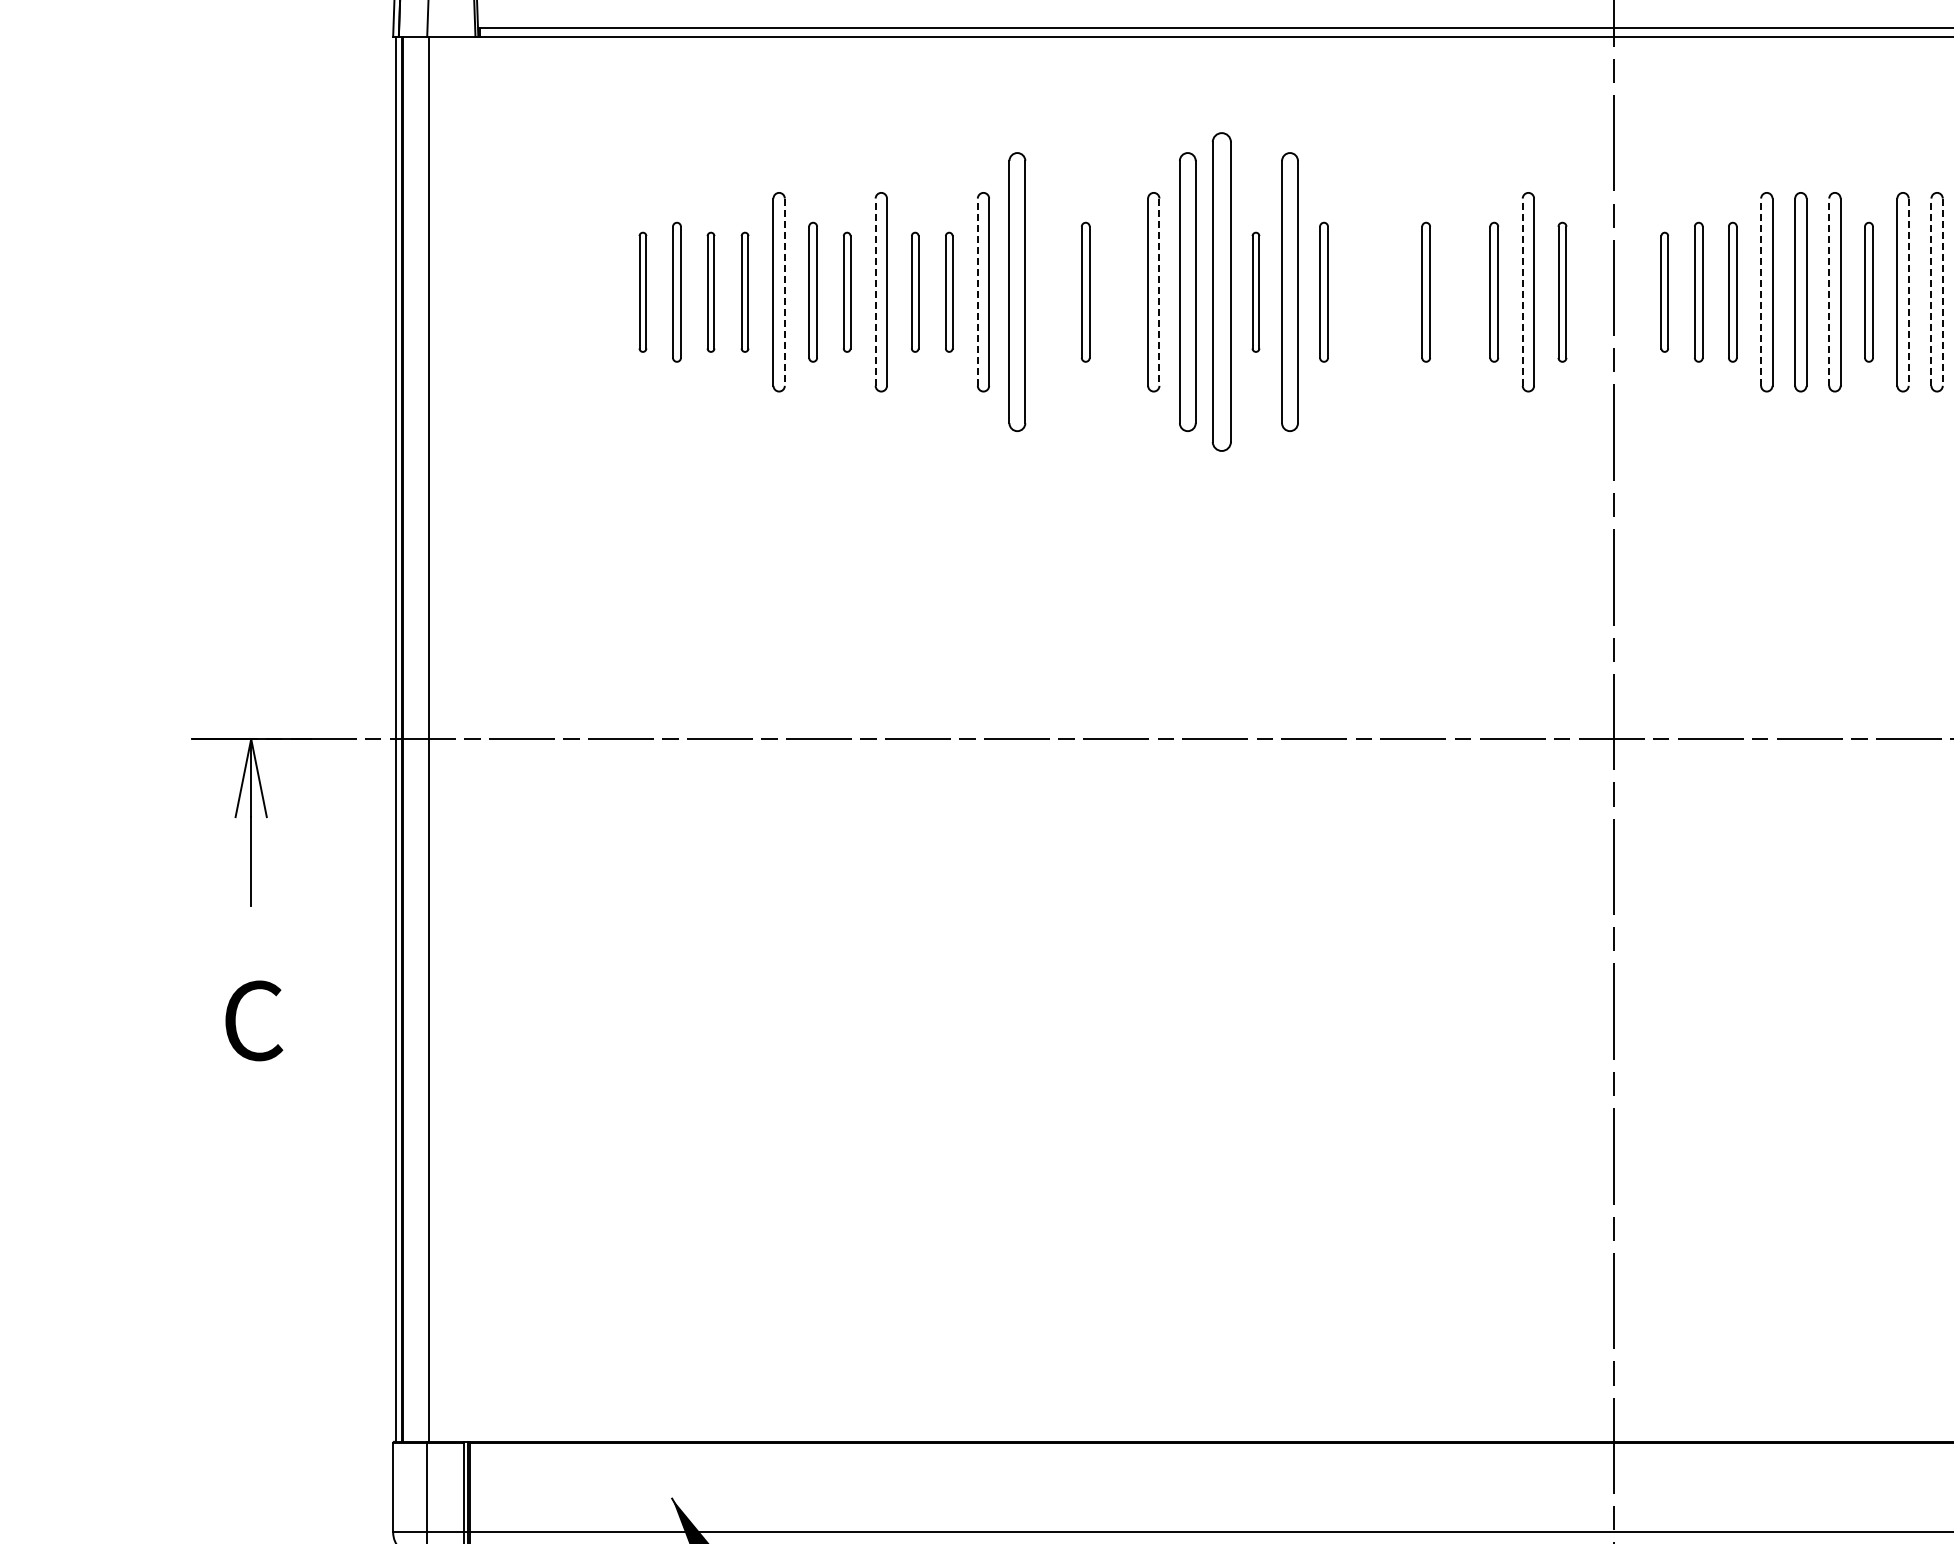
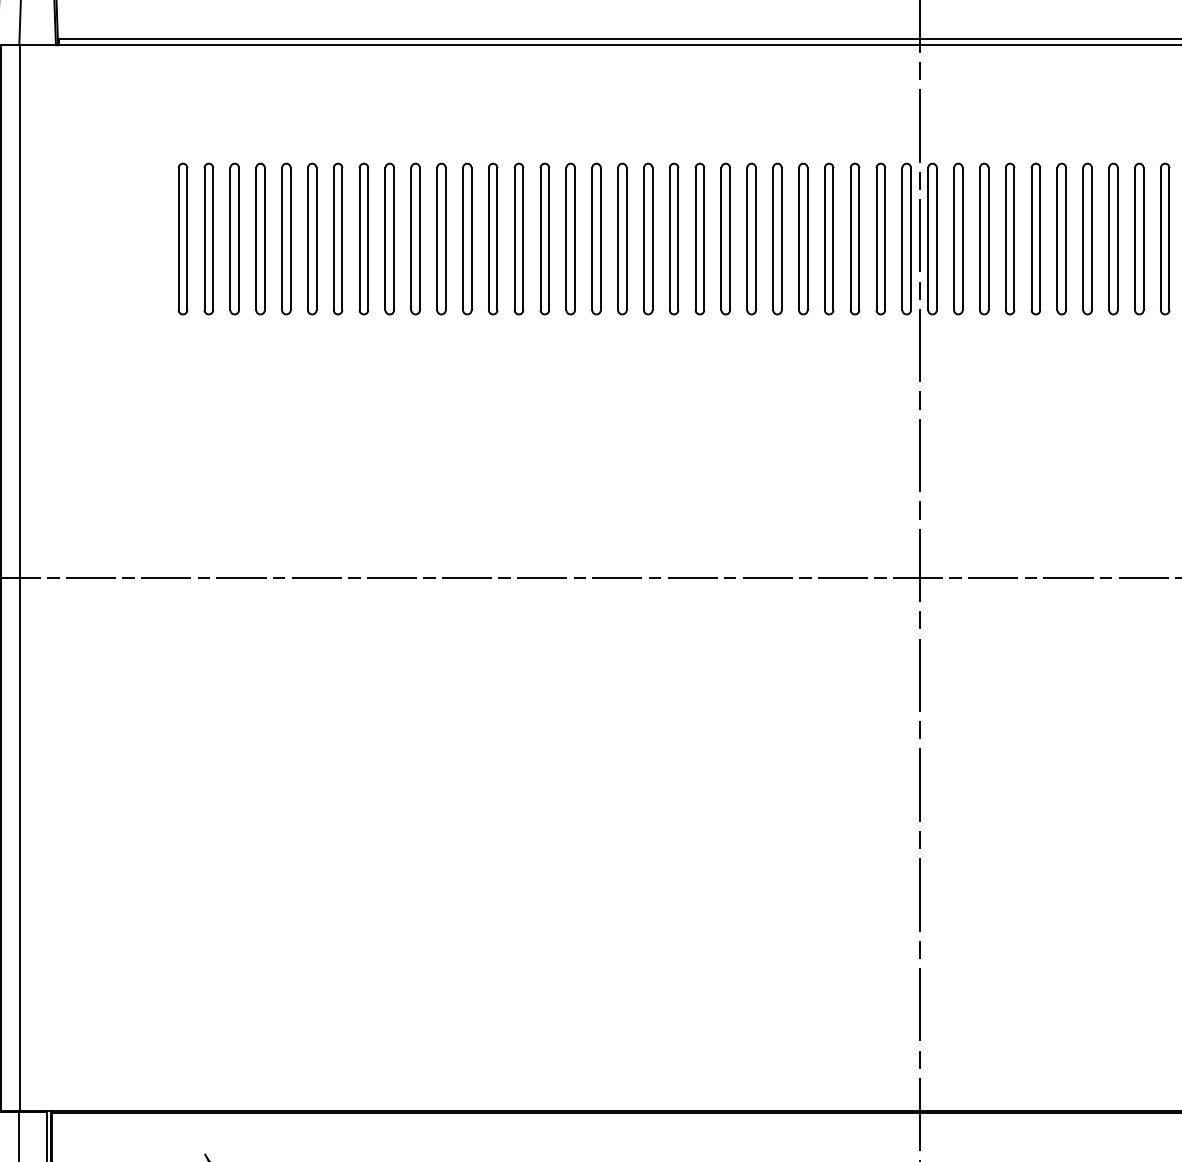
part: (642, 292) -> (182, 239), size x1.67
part: (676, 292) -> (208, 239), size x1.43
part: (710, 292) -> (234, 239), size x1.67
part: (744, 292) -> (260, 239), size x1.67
line: (784, 292) -> (290, 239), dashed -> solid
part: (812, 292) -> (311, 239), size x1.43
part: (846, 292) -> (337, 239), size x1.67
line: (875, 292) -> (359, 239), dashed -> solid
part: (914, 292) -> (389, 239), size x1.67
part: (948, 292) -> (414, 239), size x1.67
line: (977, 292) -> (436, 239), dashed -> solid
part: (1017, 292) -> (467, 239), size x0.71
part: (1051, 292) -> (493, 239), added
part: (1085, 292) -> (518, 239), size x1.43
part: (1119, 292) -> (544, 239), added
line: (1159, 292) -> (575, 239), dashed -> solid
part: (1187, 292) -> (596, 239), size x0.71
part: (1221, 292) -> (622, 239), size x0.62
part: (1255, 292) -> (647, 239), size x1.67
part: (1289, 292) -> (673, 239), size x0.71
part: (1323, 292) -> (699, 239), size x1.43
part: (1357, 292) -> (725, 239), added
part: (1391, 292) -> (751, 239), added
part: (1425, 292) -> (776, 239), size x1.43
part: (1459, 292) -> (802, 239), added
part: (1493, 292) -> (828, 239), size x1.43
line: (1522, 292) -> (850, 239), dashed -> solid
part: (1562, 292) -> (880, 239), size x1.43
part: (1596, 292) -> (906, 239), added
part: (1630, 292) -> (932, 239), added
part: (1664, 292) -> (958, 239), size x1.67
part: (1698, 292) -> (984, 239), size x1.43
part: (1732, 292) -> (1009, 239), size x1.43
line: (1761, 292) -> (1031, 239), dashed -> solid
line: (1829, 292) -> (1083, 239), dashed -> solid
part: (1868, 292) -> (1113, 239), size x1.43
line: (1908, 292) -> (1143, 239), dashed -> solid
line: (1931, 292) -> (1160, 239), dashed -> solid
line: (1942, 292) -> (1169, 239), dashed -> solid

